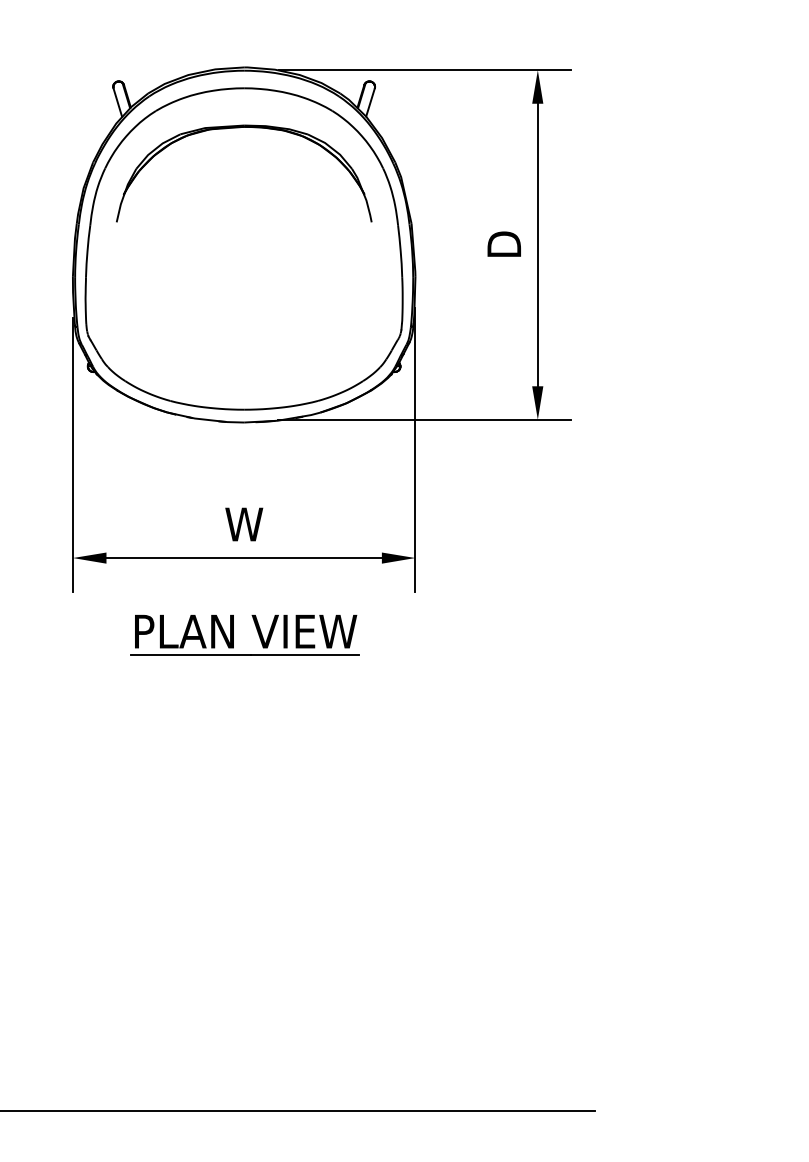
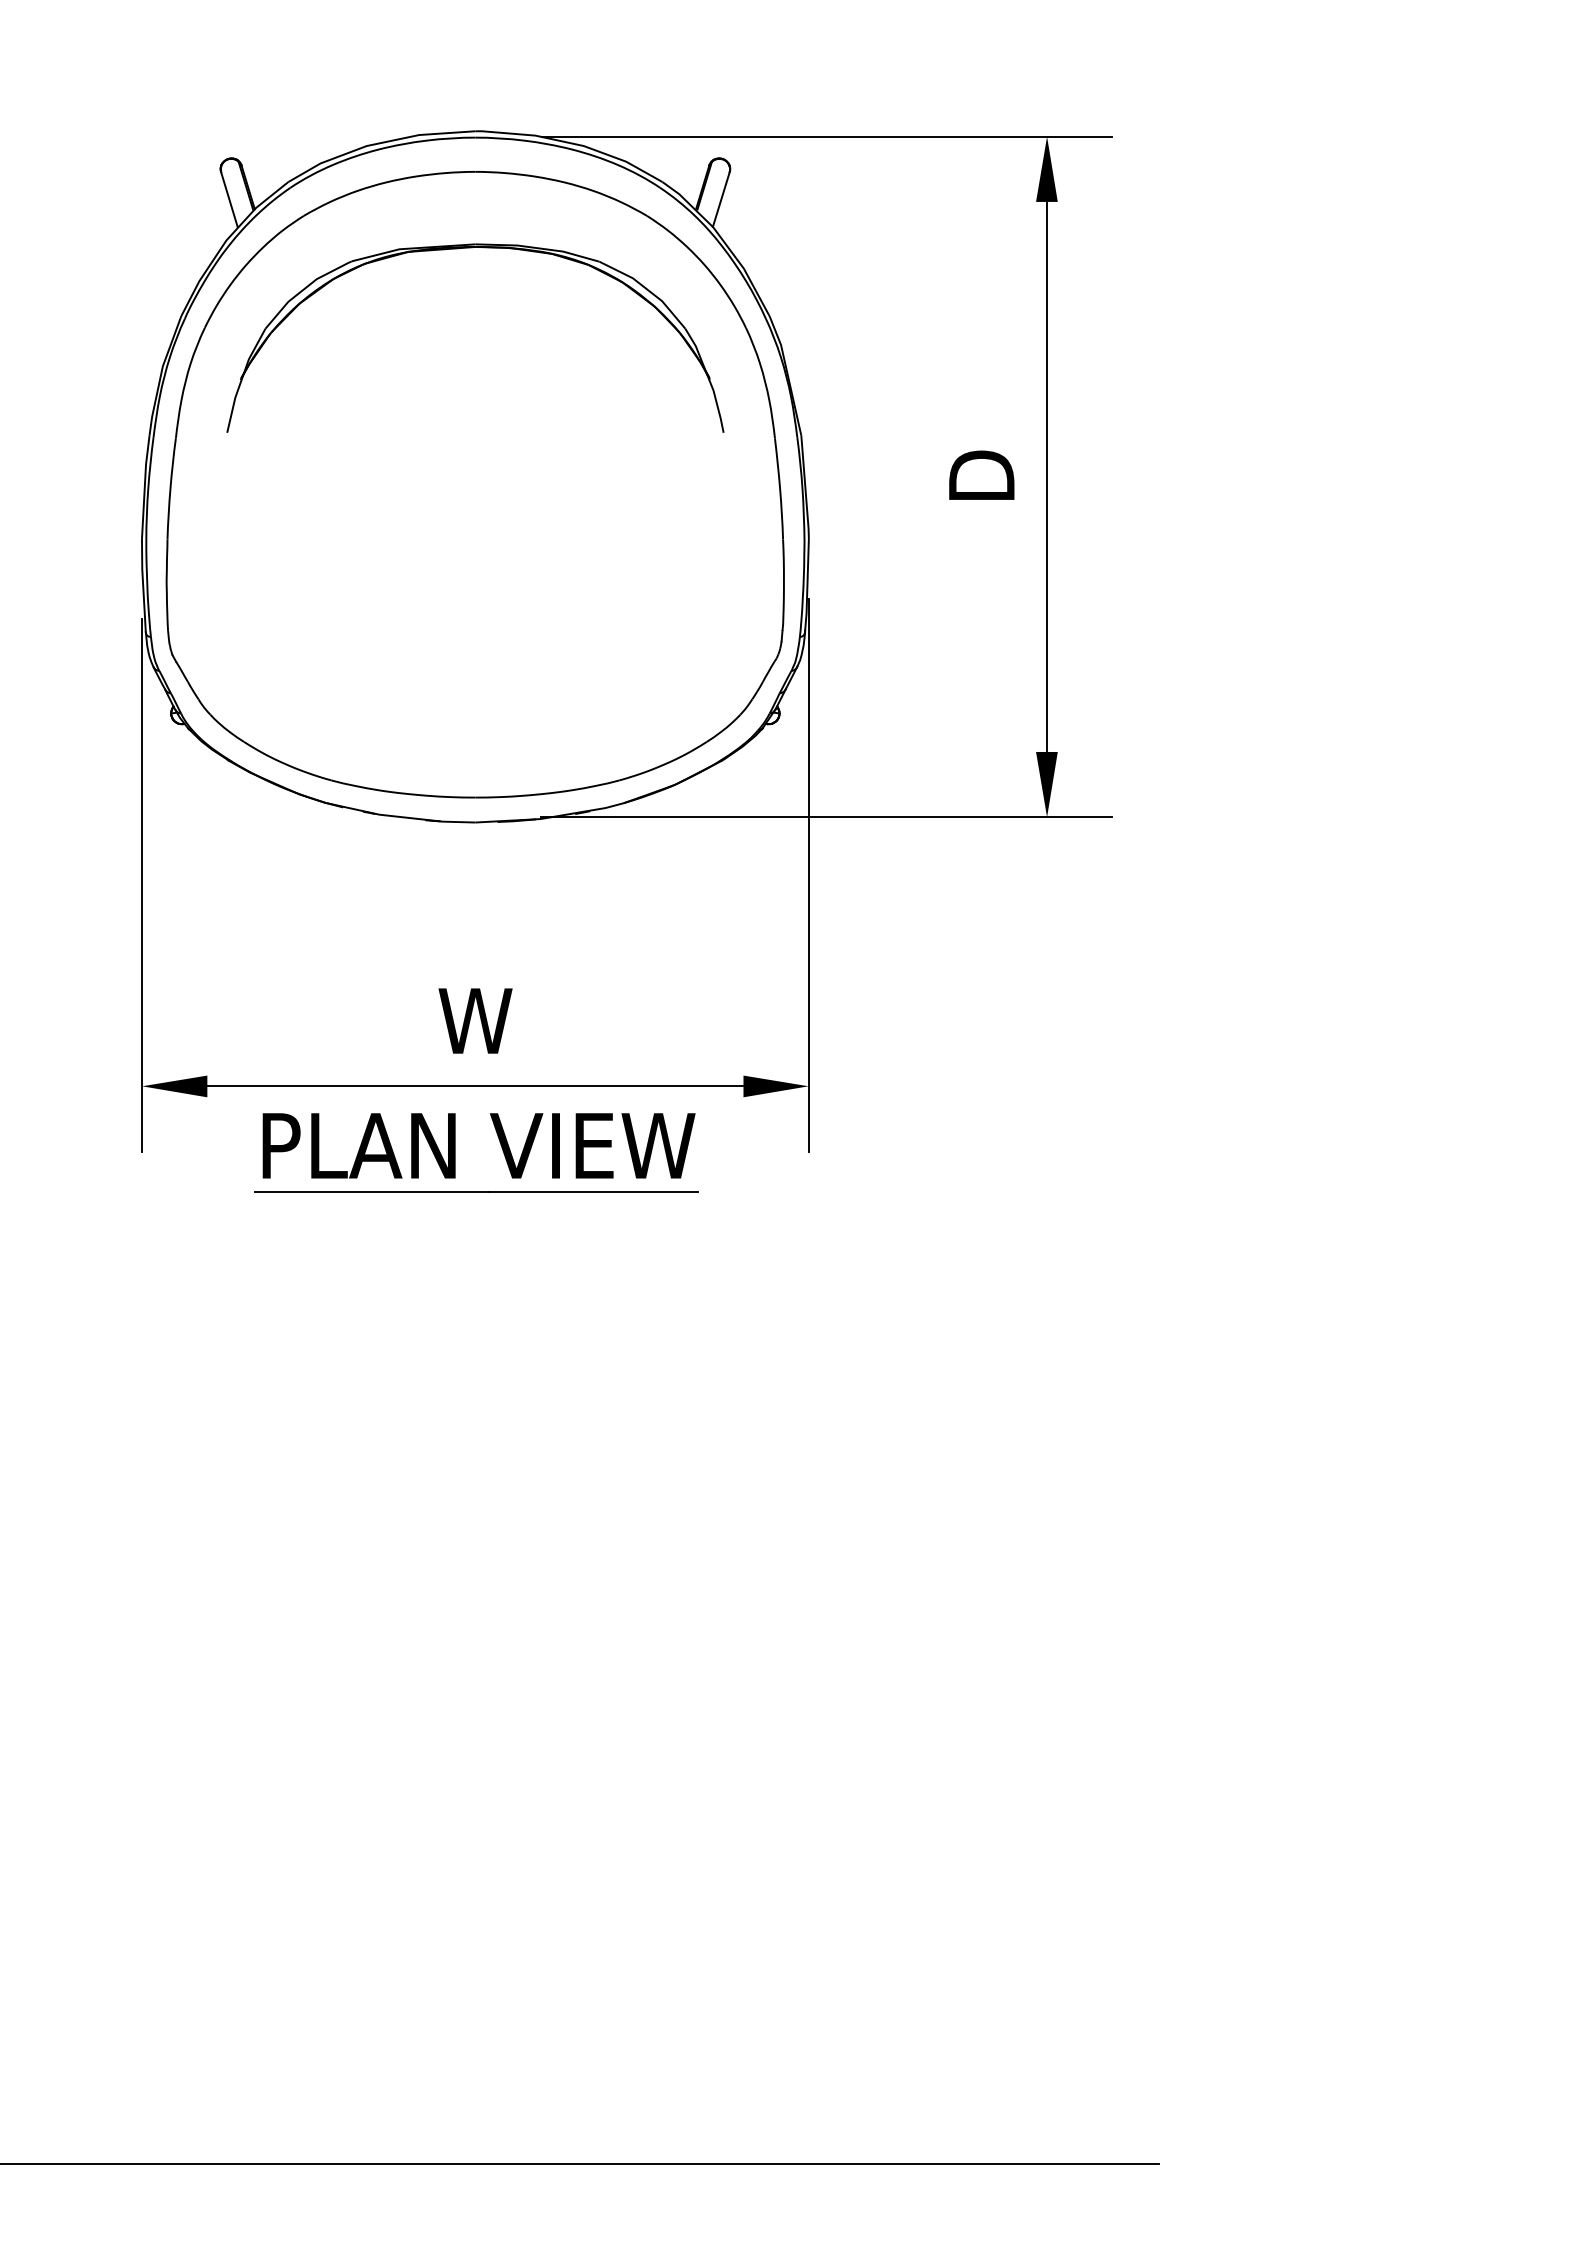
part: (233, 635) -> (454, 1153), moved

